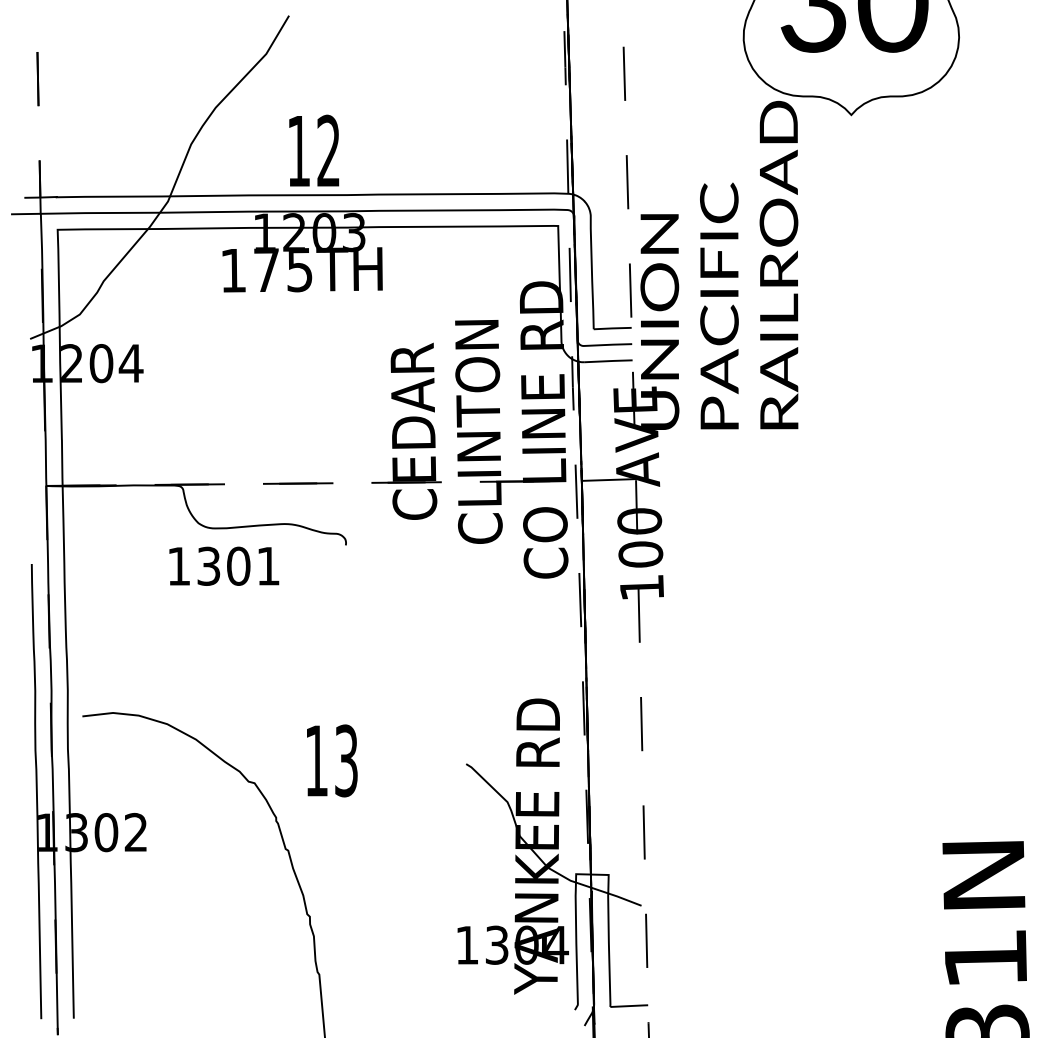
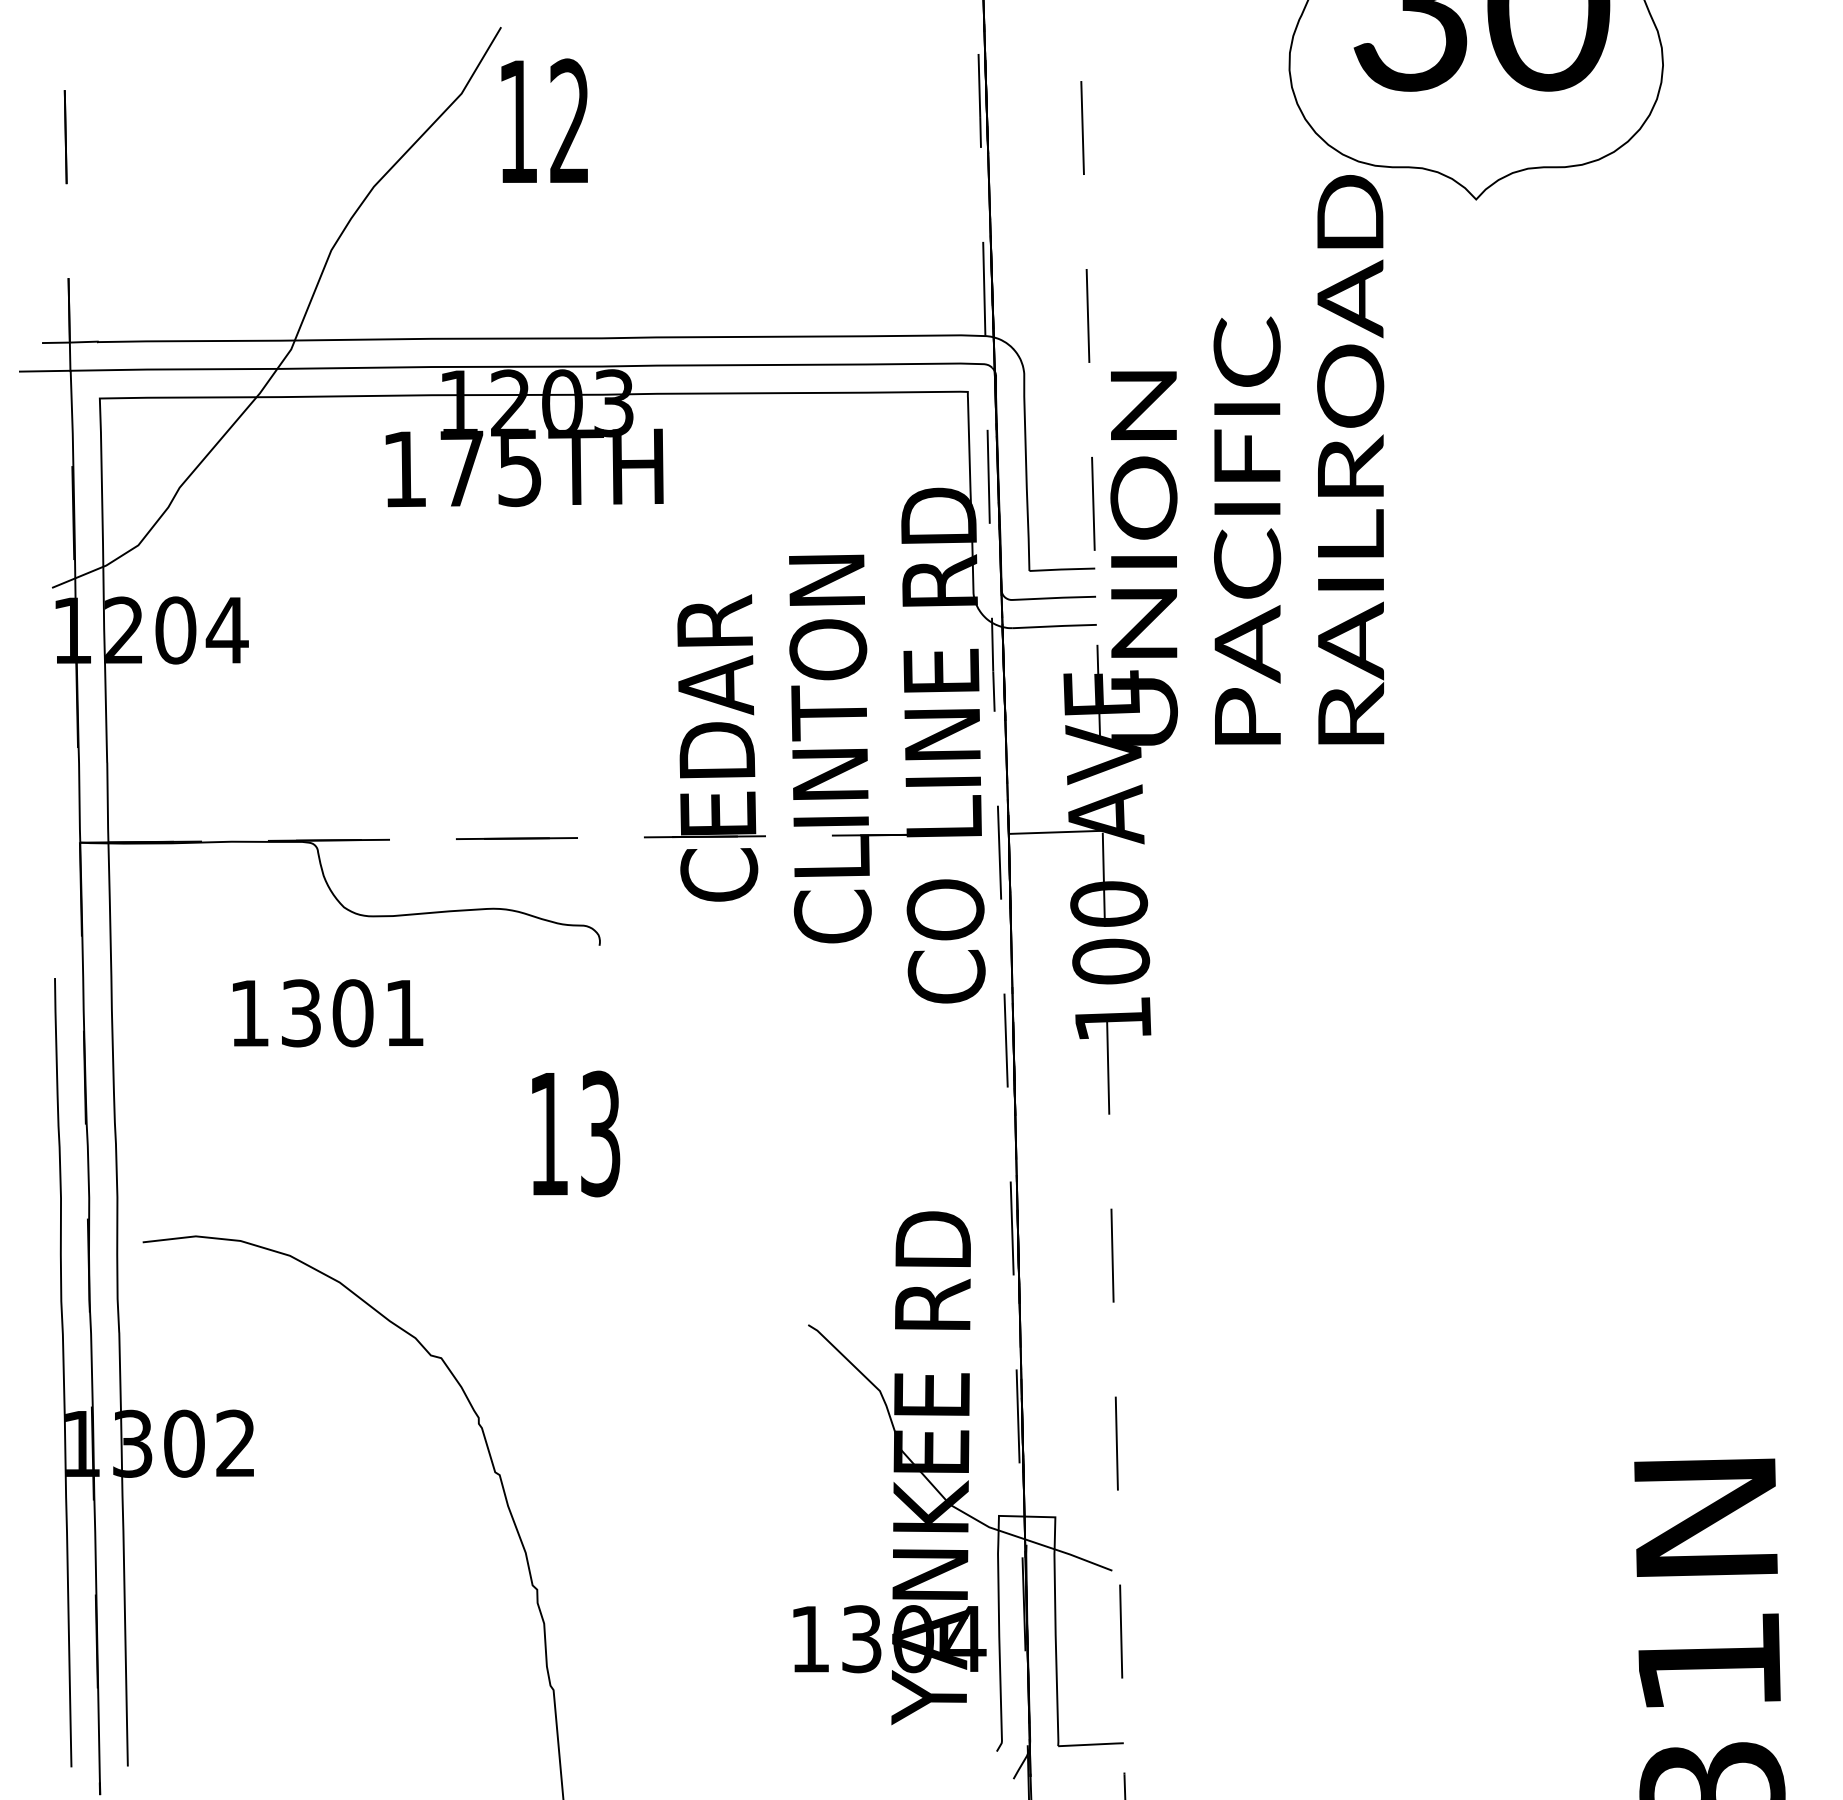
text: (314, 150) -> (545, 120), moved
text: (224, 565) -> (328, 1011), moved
text: (332, 760) -> (576, 1133), moved

